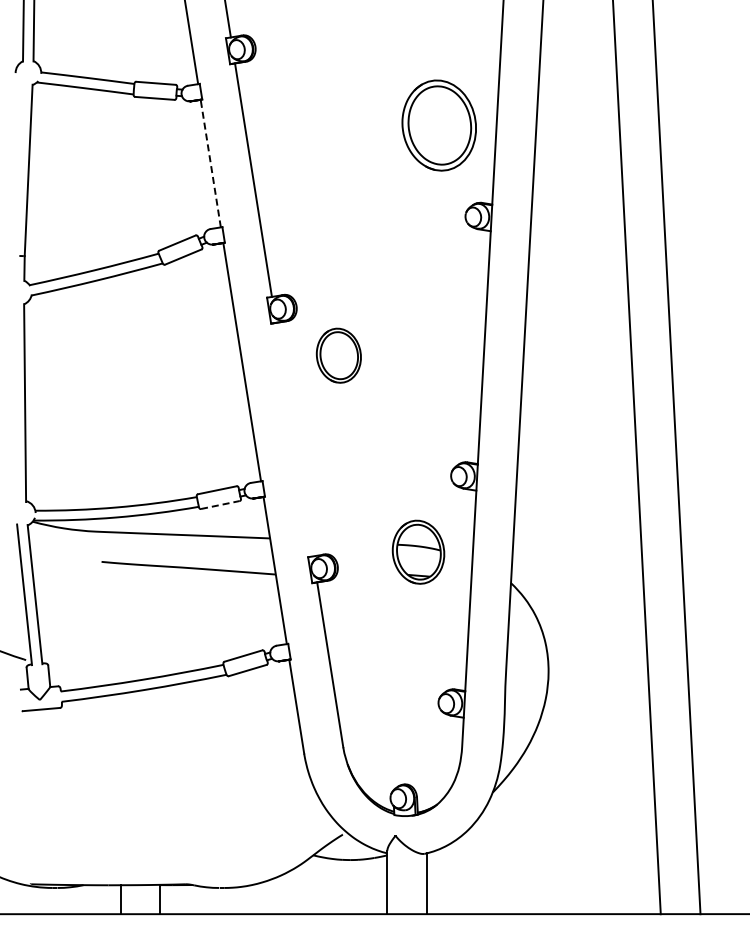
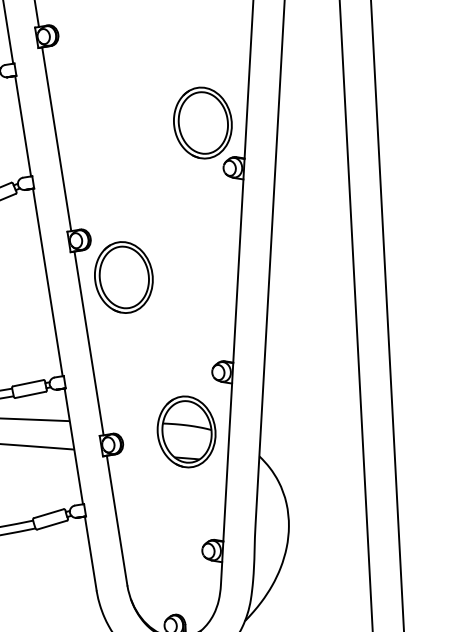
part: (438, 125) -> (202, 123), moved
line: (210, 163) -> (22, 126), dashed -> solid
part: (338, 355) -> (123, 277), size x1.67
line: (294, 439) -> (89, 343), added
line: (220, 505) -> (30, 395), dashed -> solid
part: (418, 552) -> (186, 432), size x1.43

